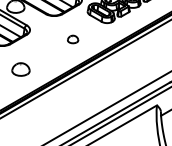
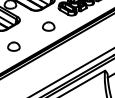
part: (72, 39) -> (48, 26), size x1.67

